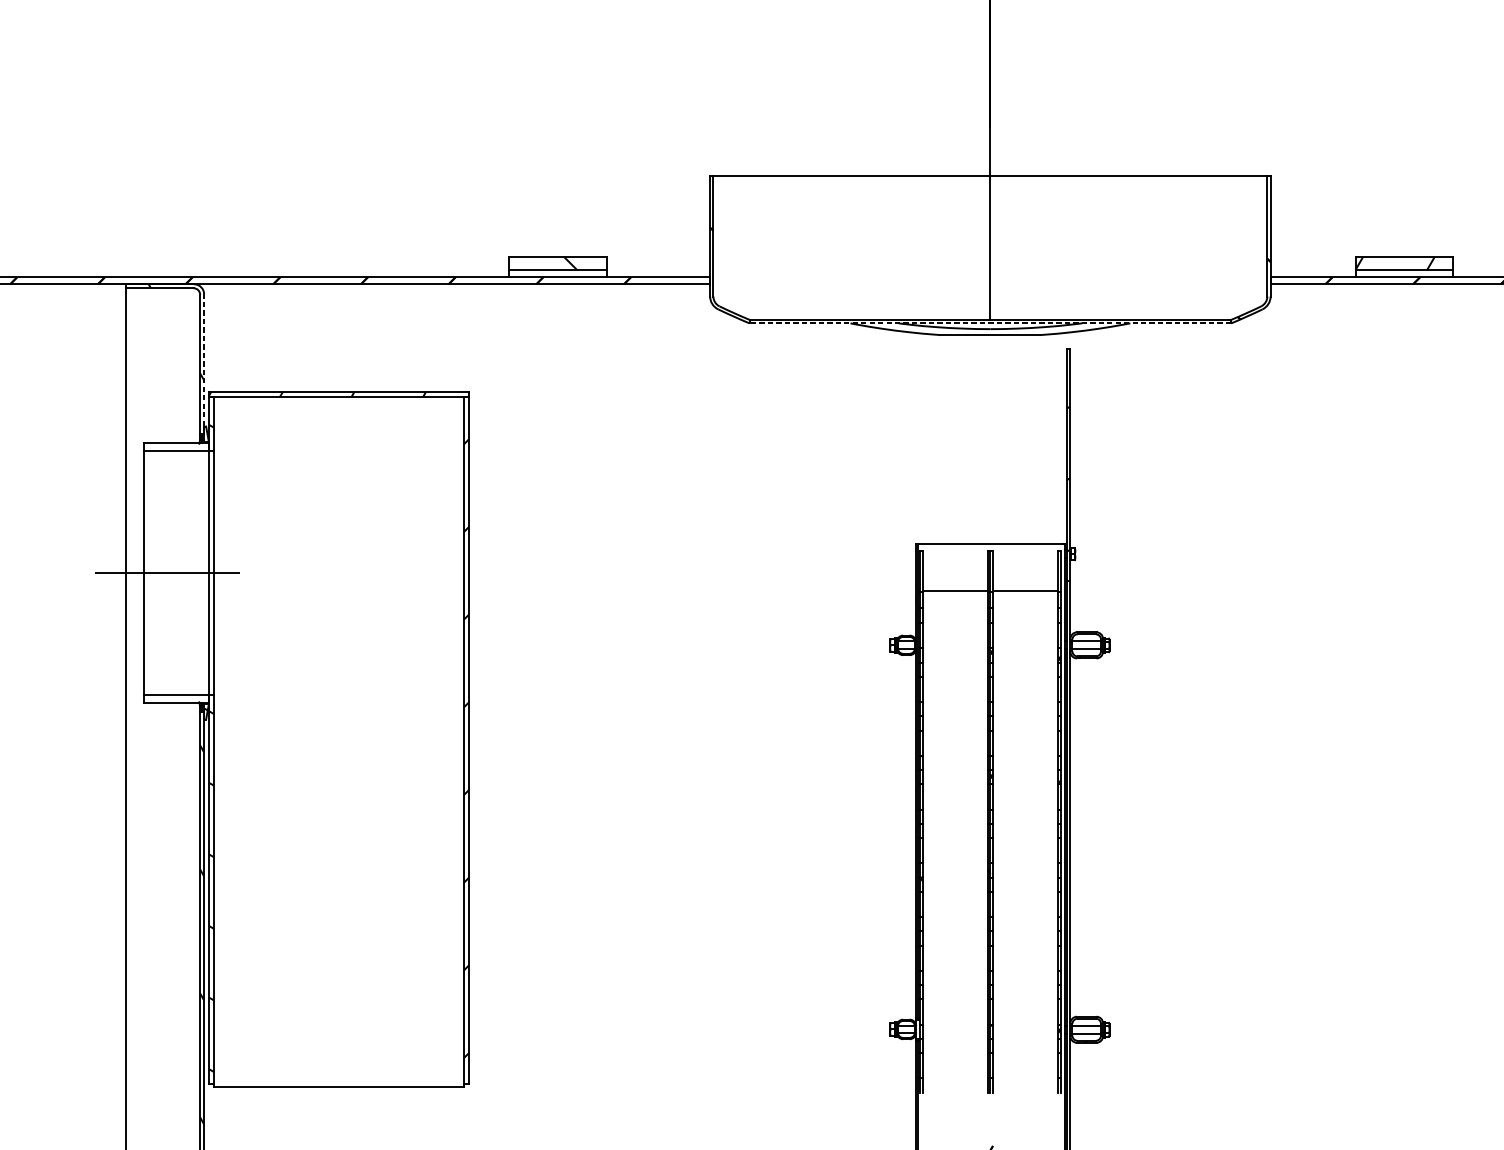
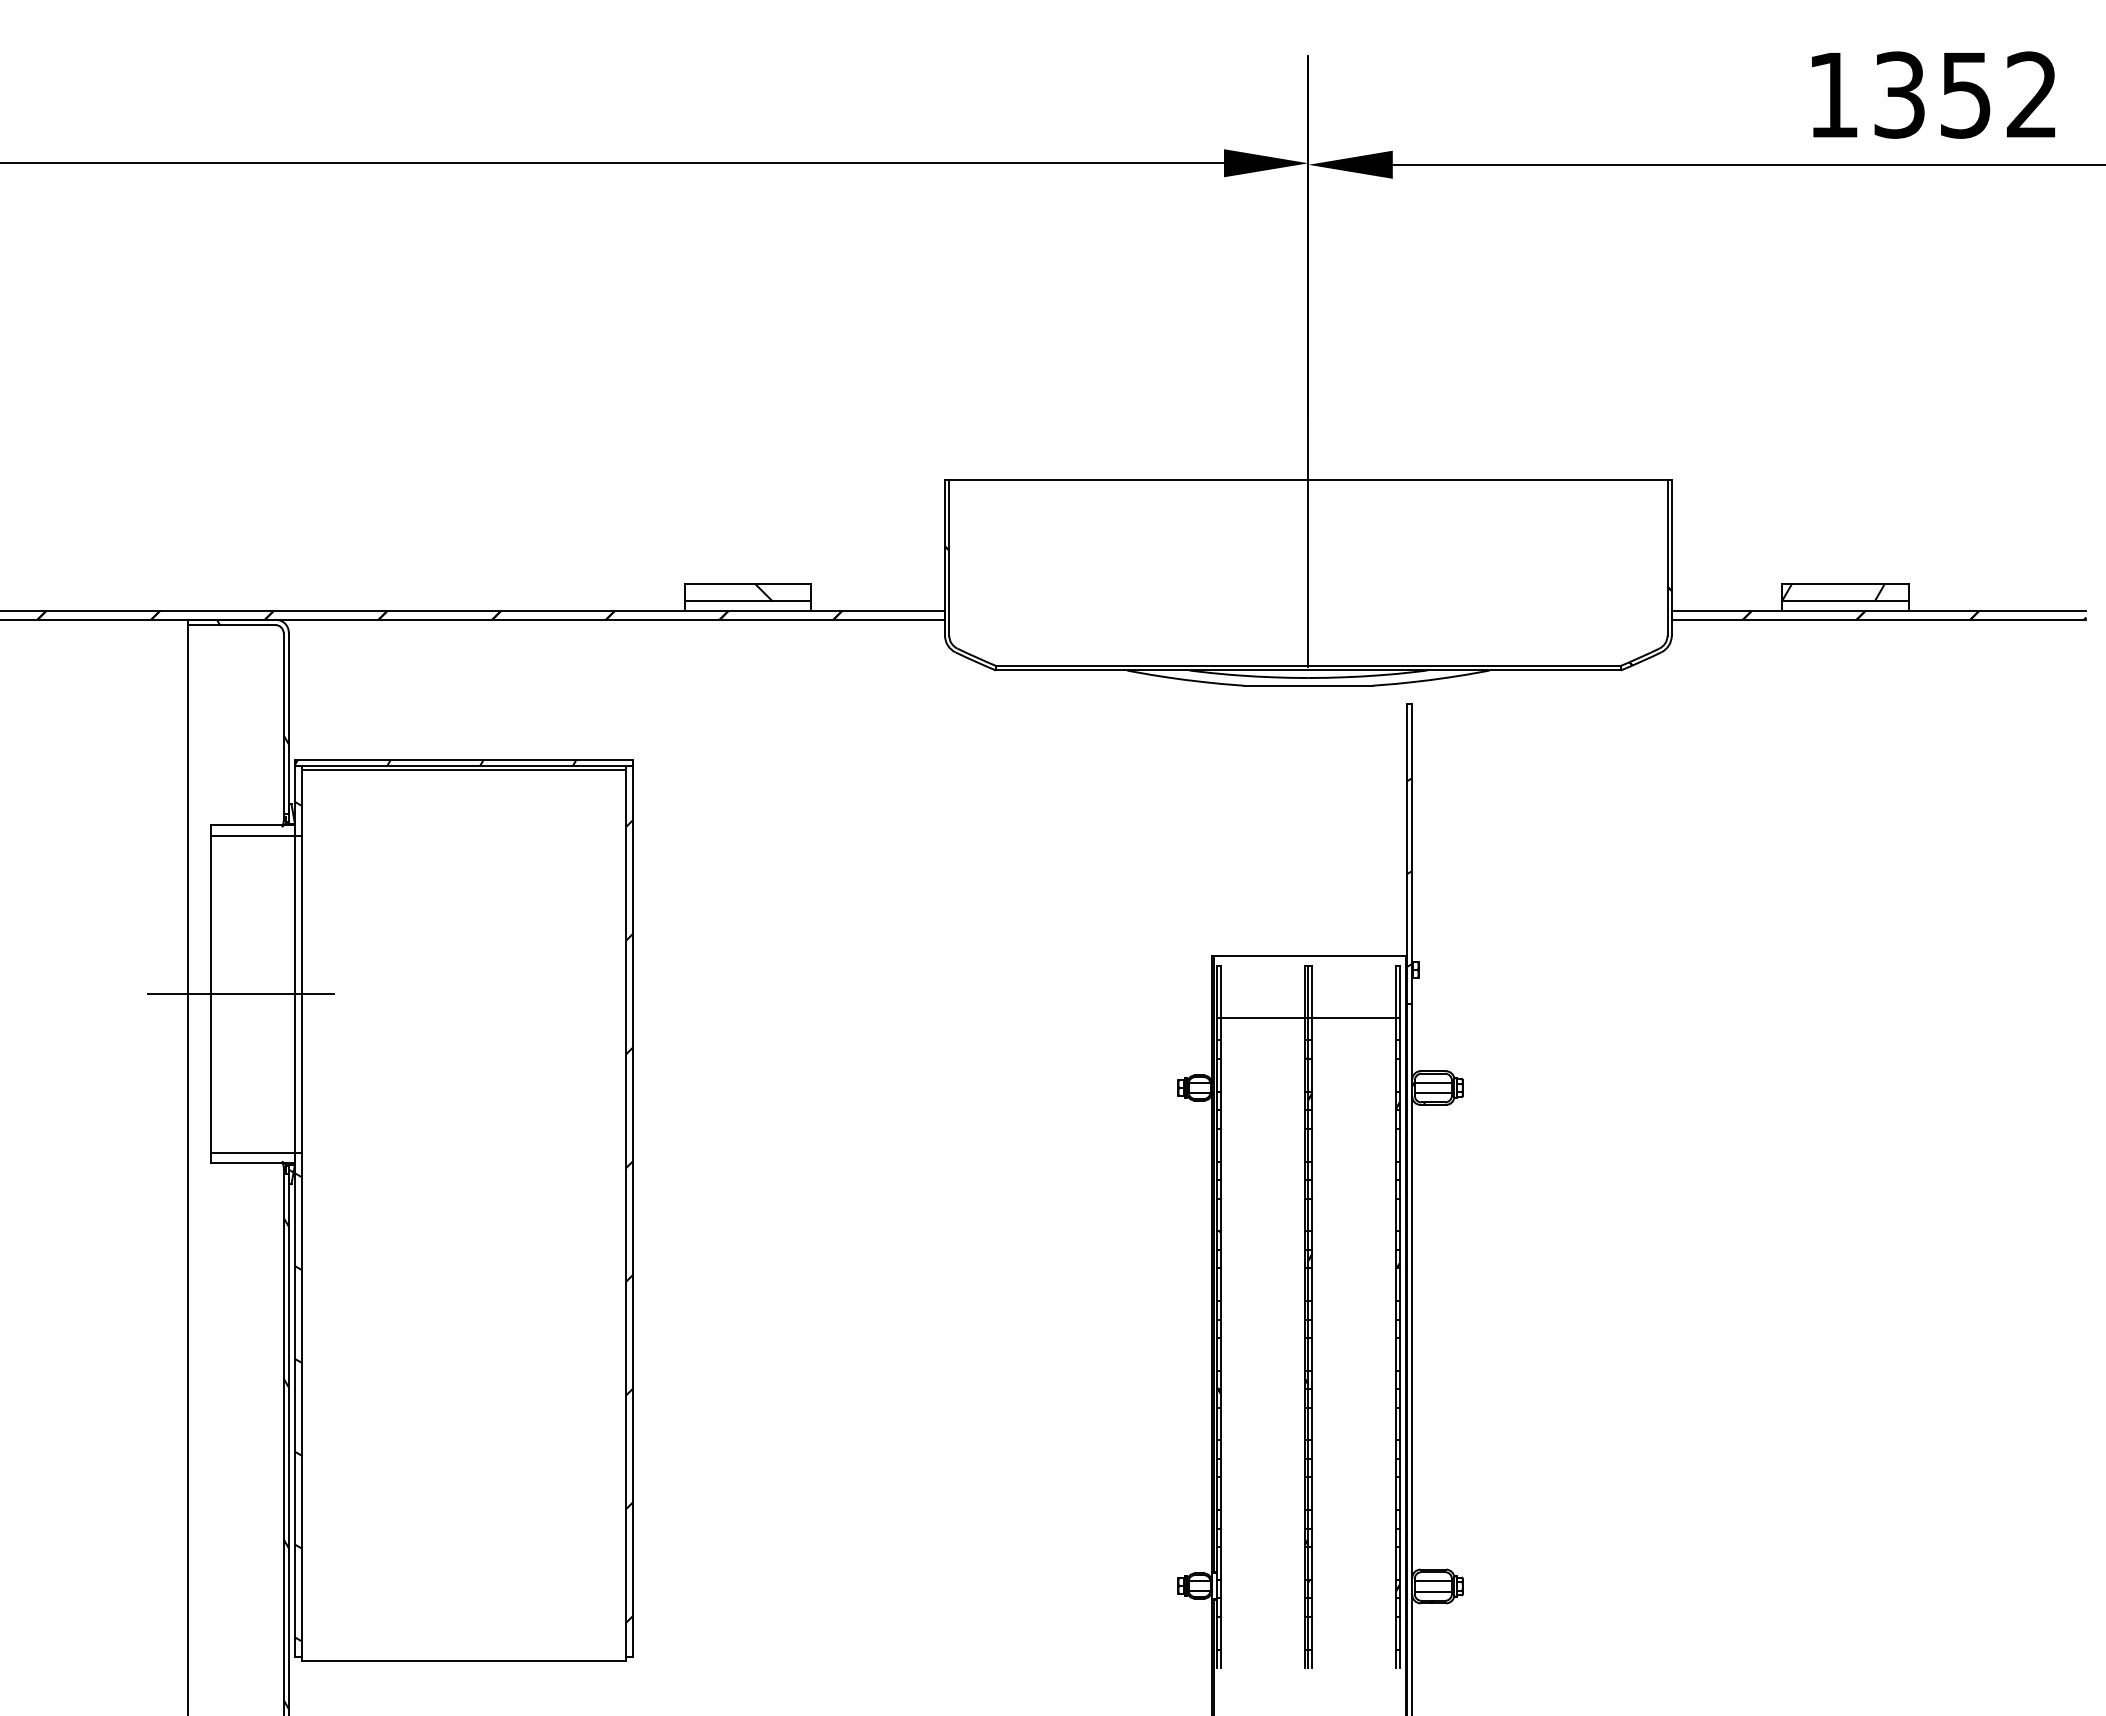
line: (989, 323) -> (1307, 670), dashed -> solid
line: (203, 364) -> (288, 723), dashed -> solid
line: (338, 399) -> (463, 769), added

